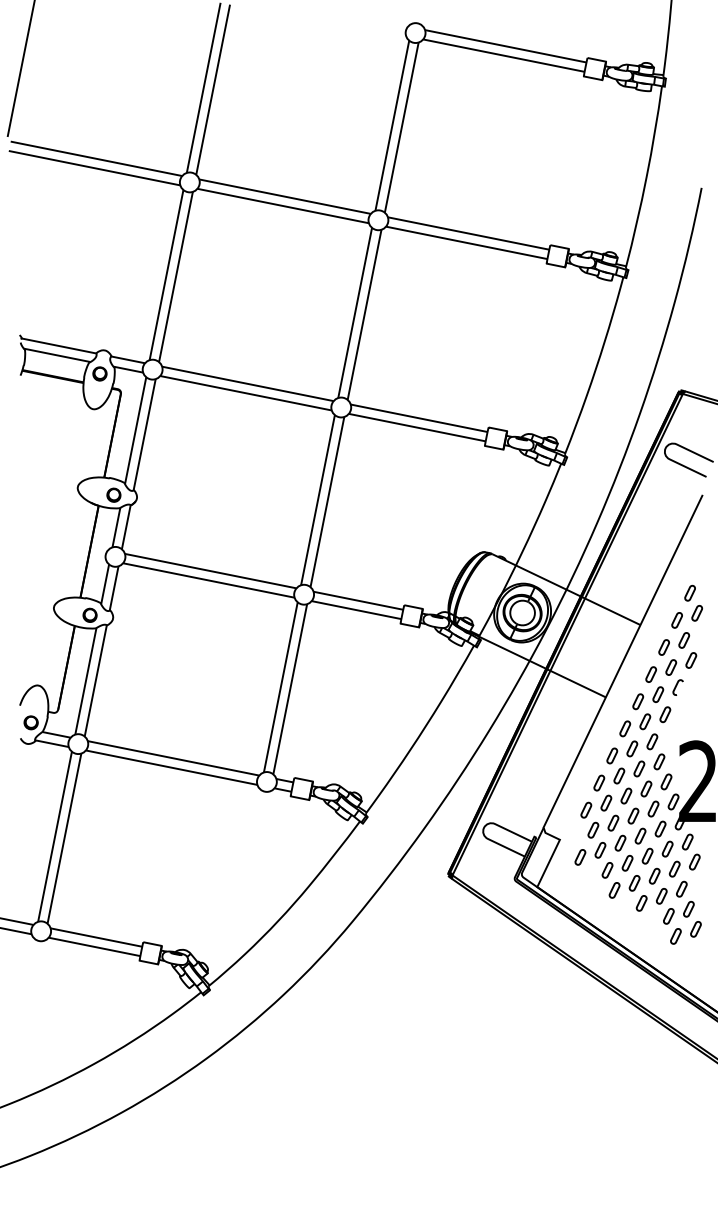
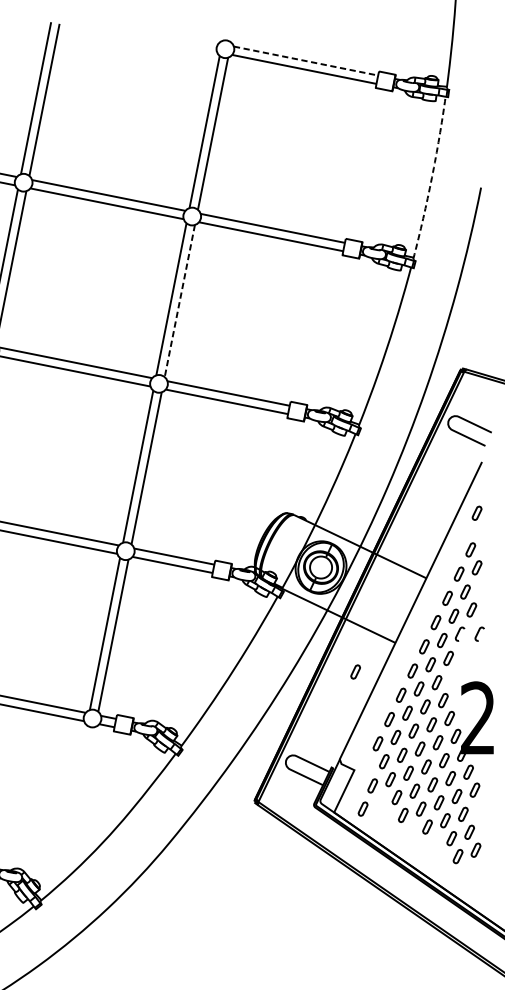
line: (506, 46) -> (306, 61), solid -> dashed
line: (646, 177) -> (431, 178), solid -> dashed
line: (364, 314) -> (179, 300), solid -> dashed
part: (696, 552) -> (476, 513), added
curve: (698, 687) -> (478, 634), added
part: (561, 729) -> (355, 671), added
part: (569, 883) -> (362, 809), added

